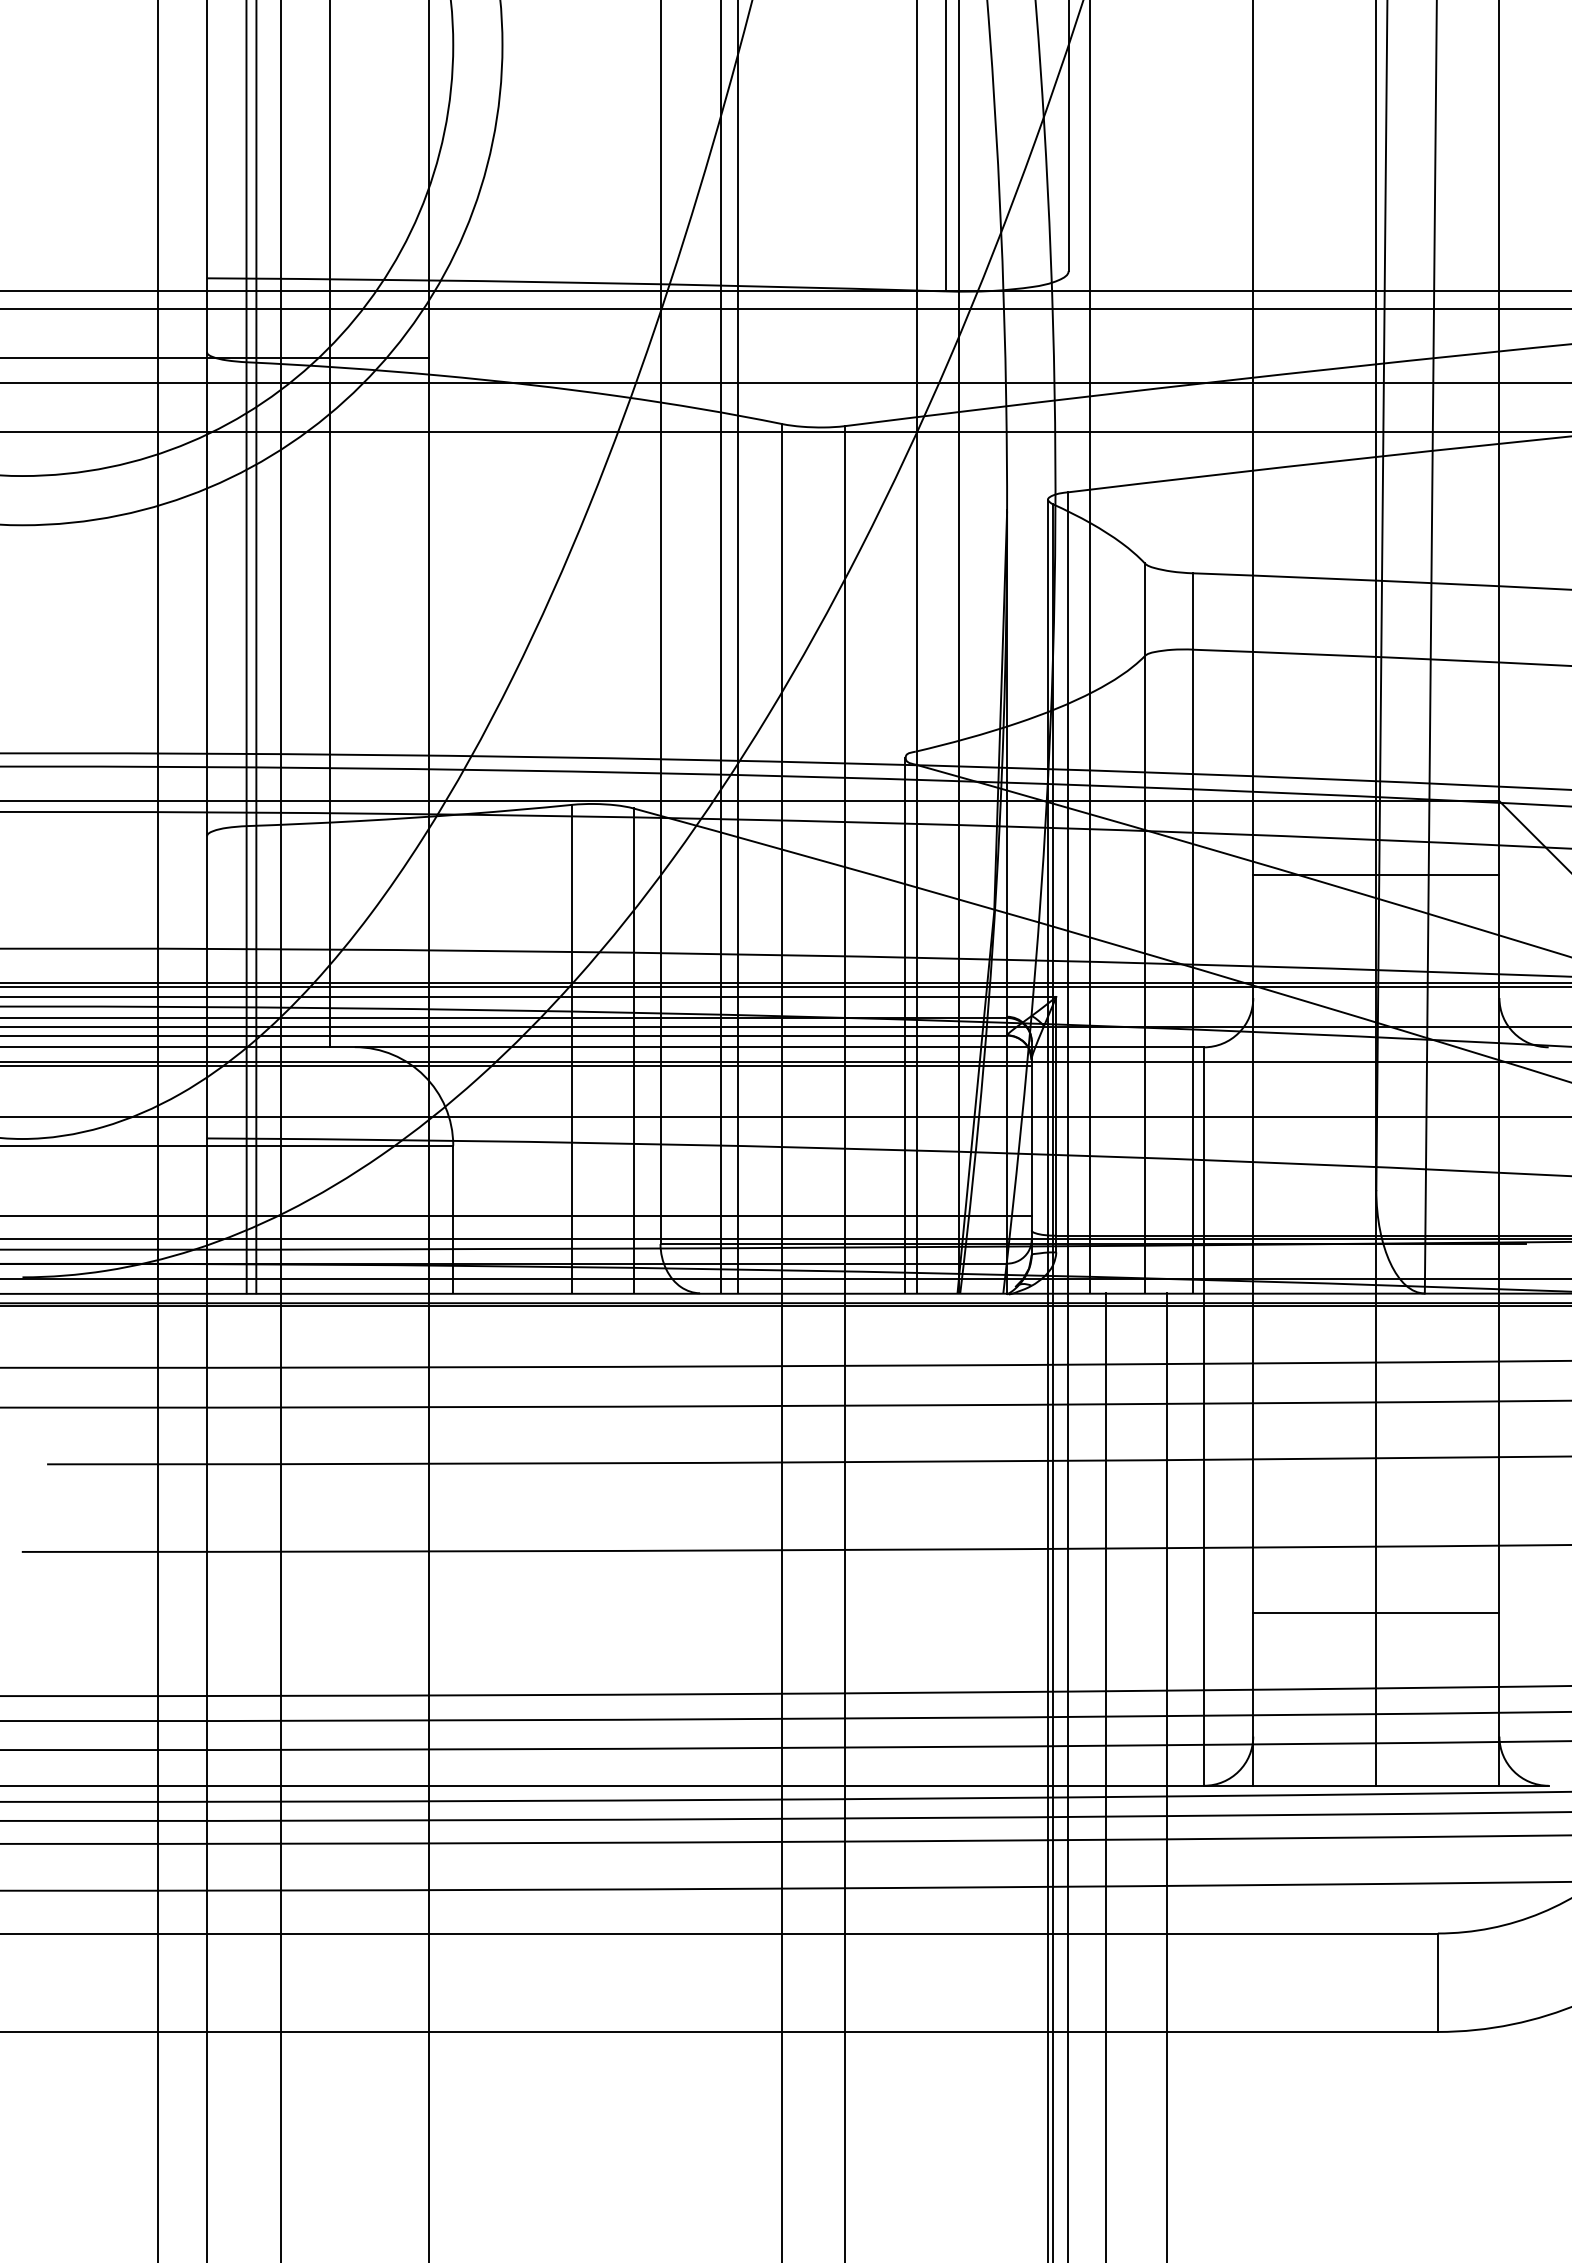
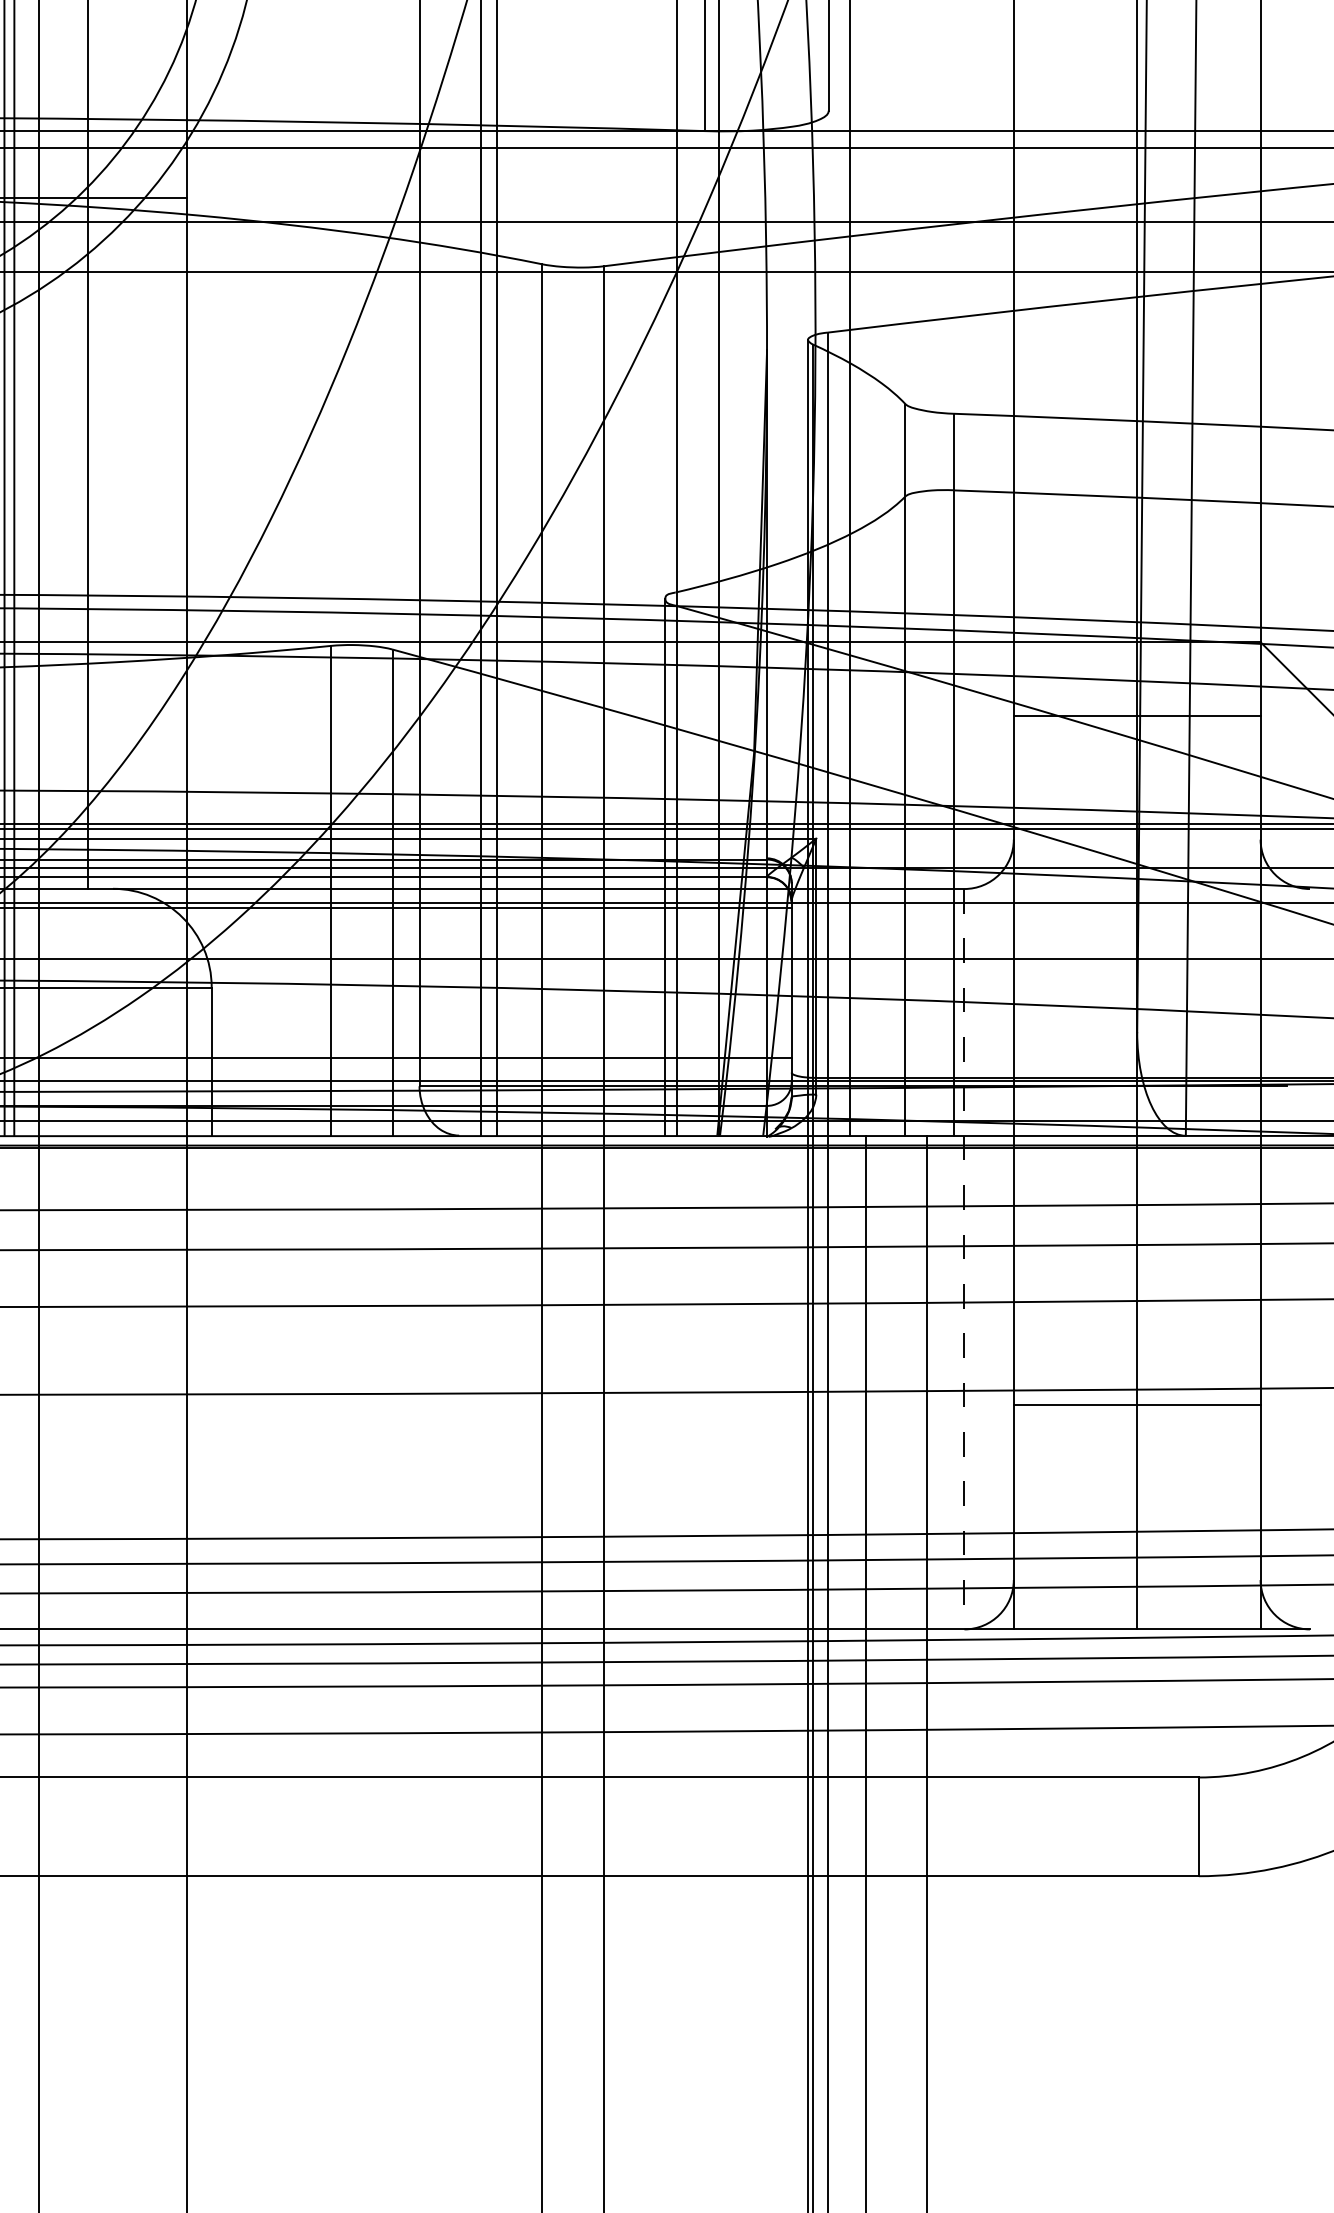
line: (1204, 1417) -> (964, 1260), solid -> dashed
line: (1376, 1613) -> (1137, 1404), moved

